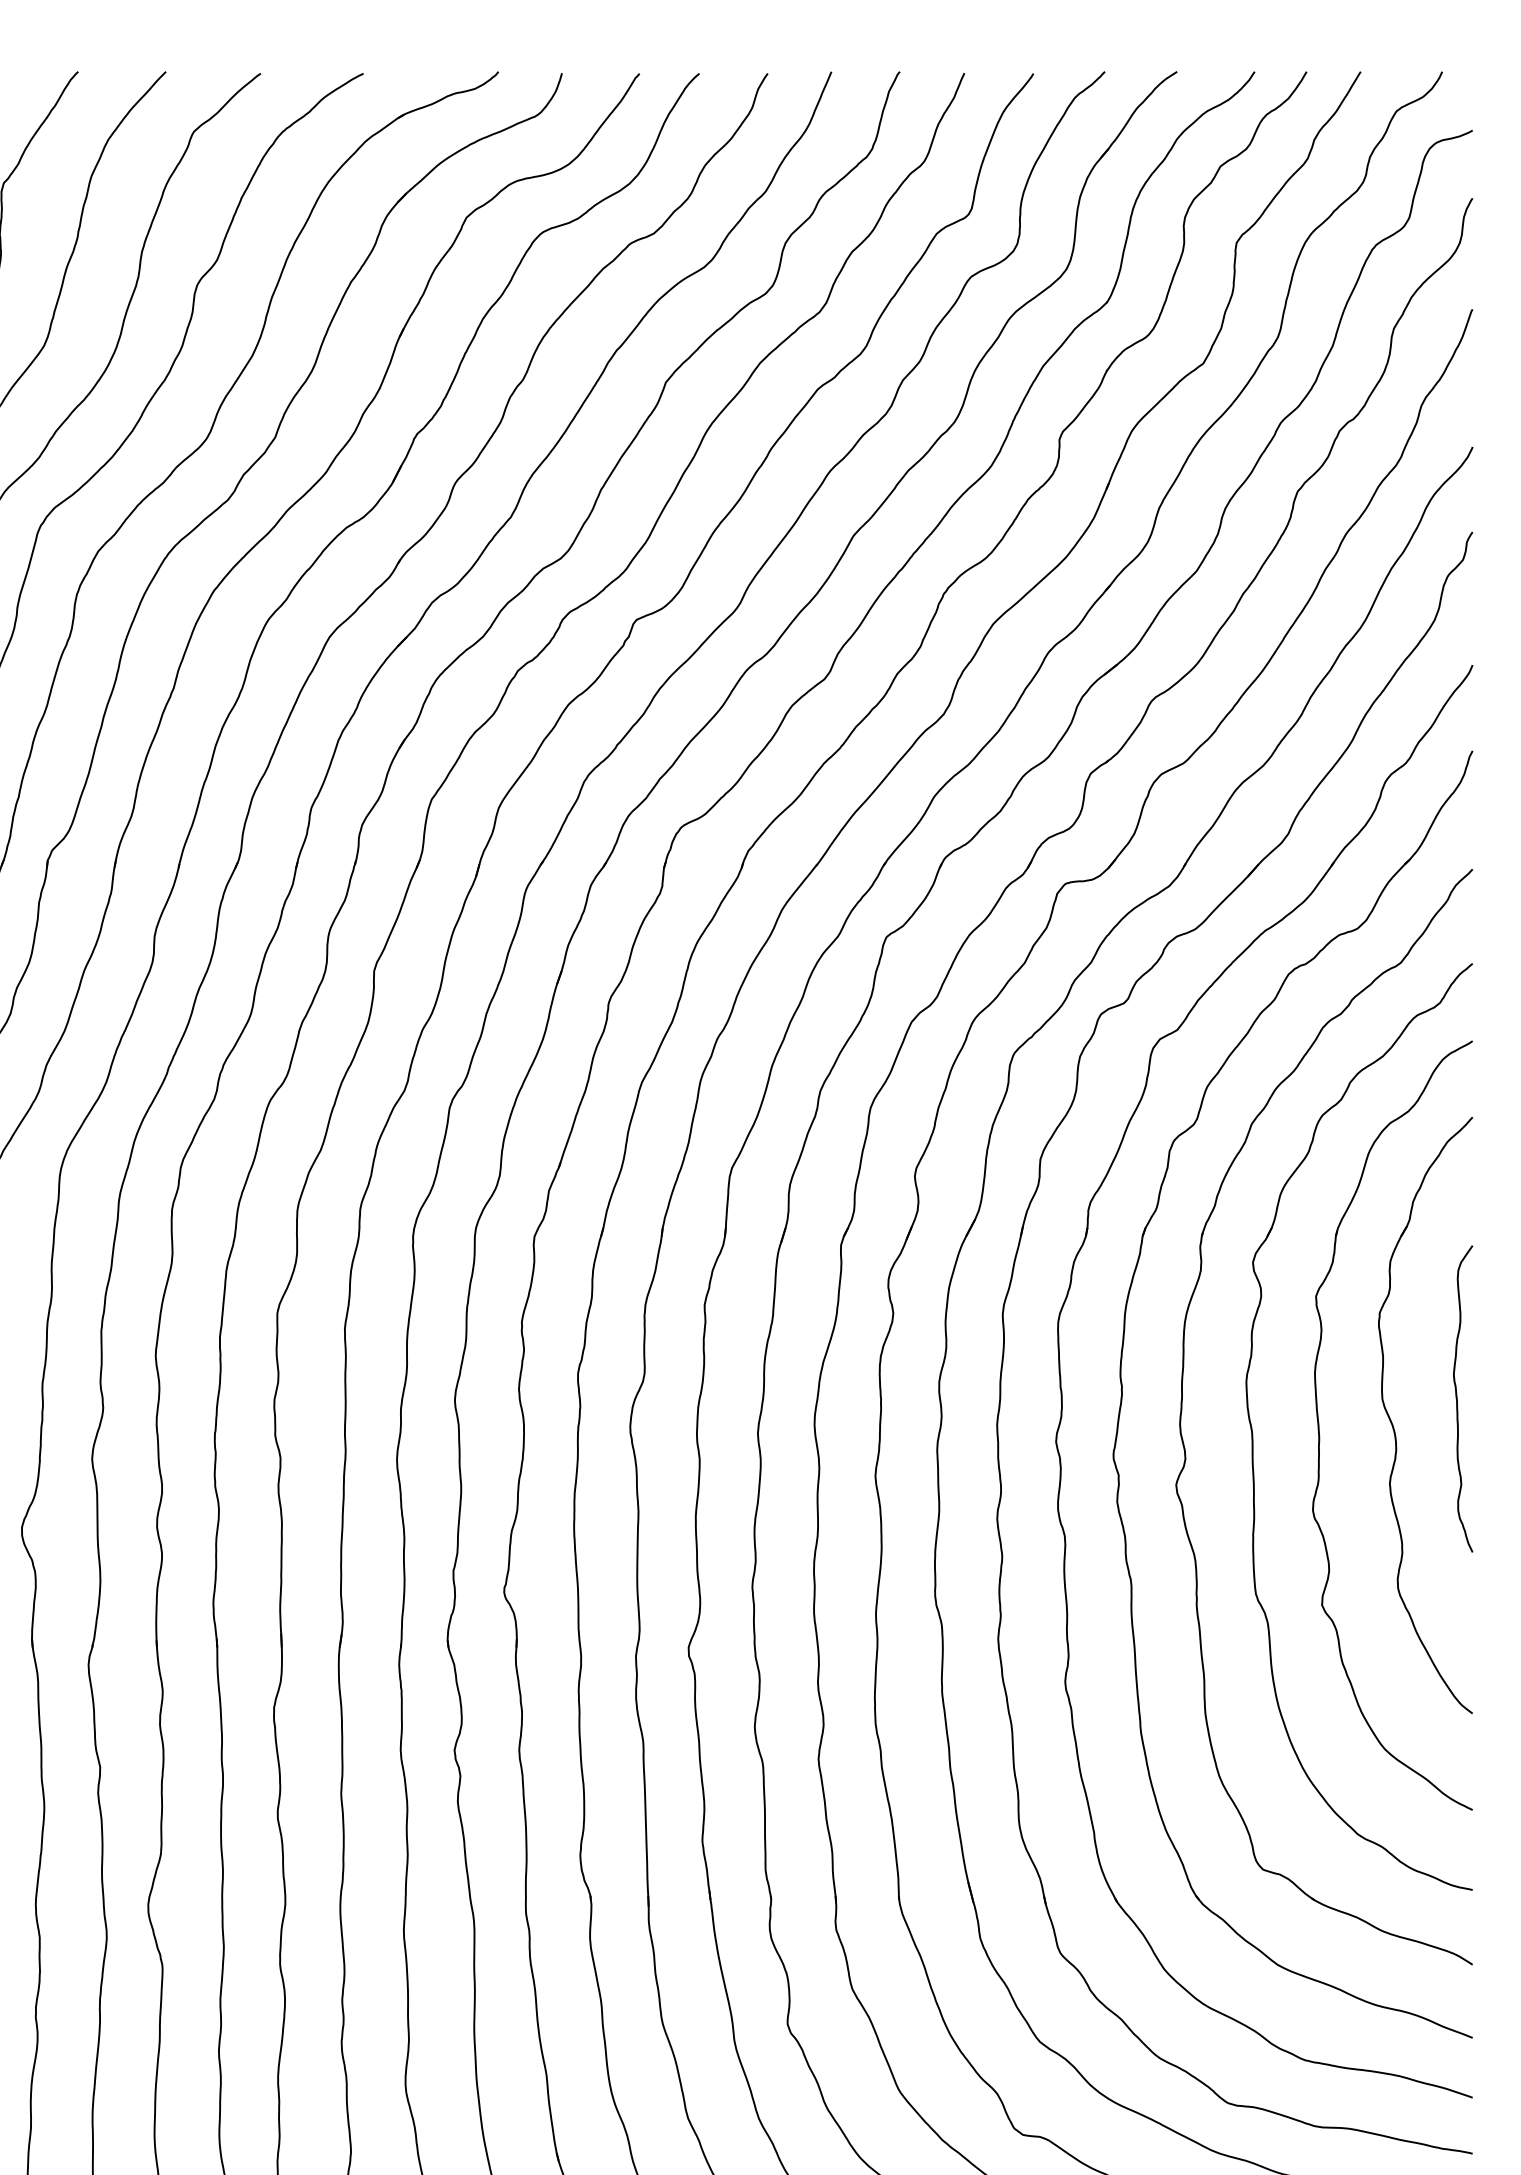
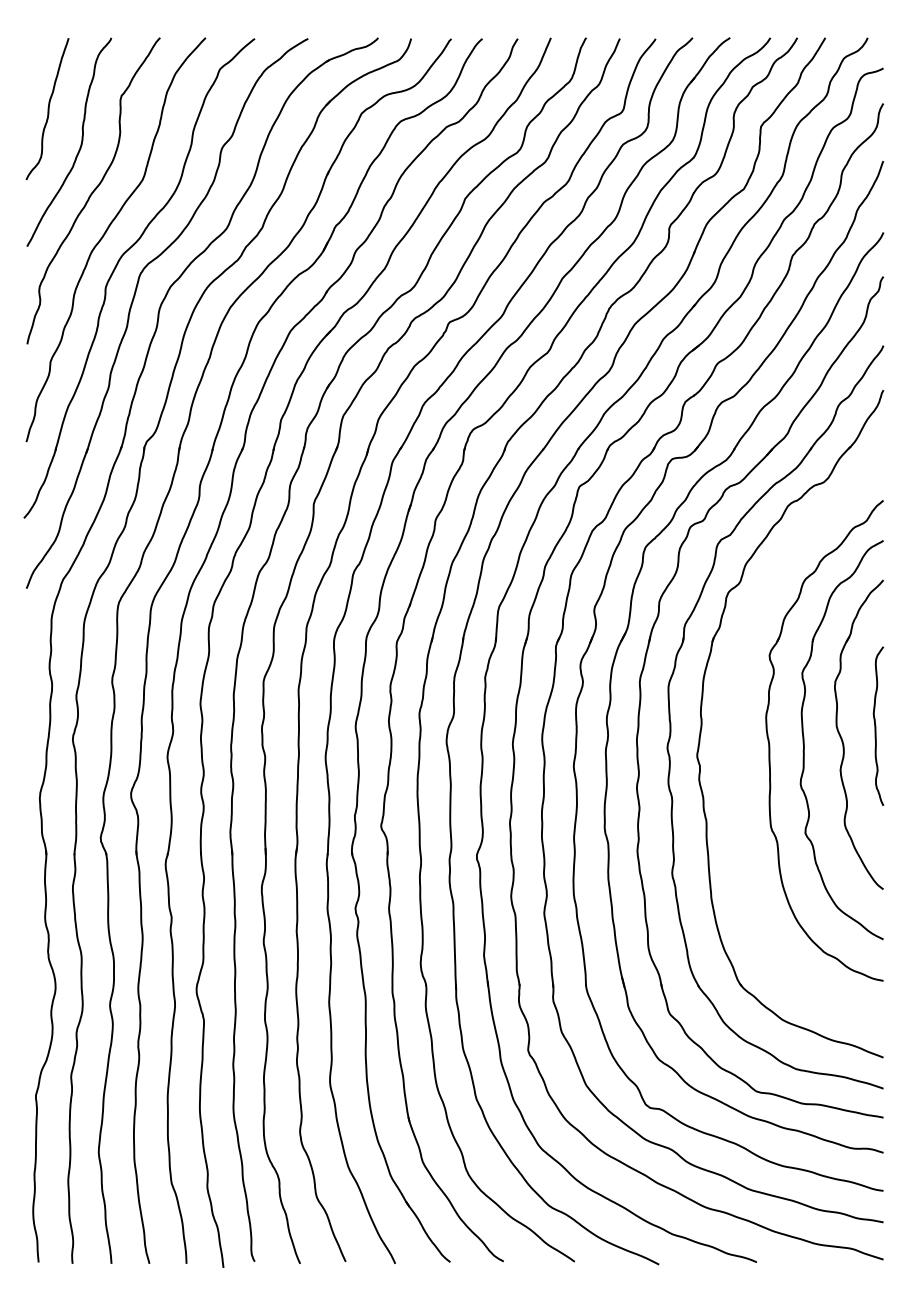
part: (1183, 1414) -> (733, 734), removed

